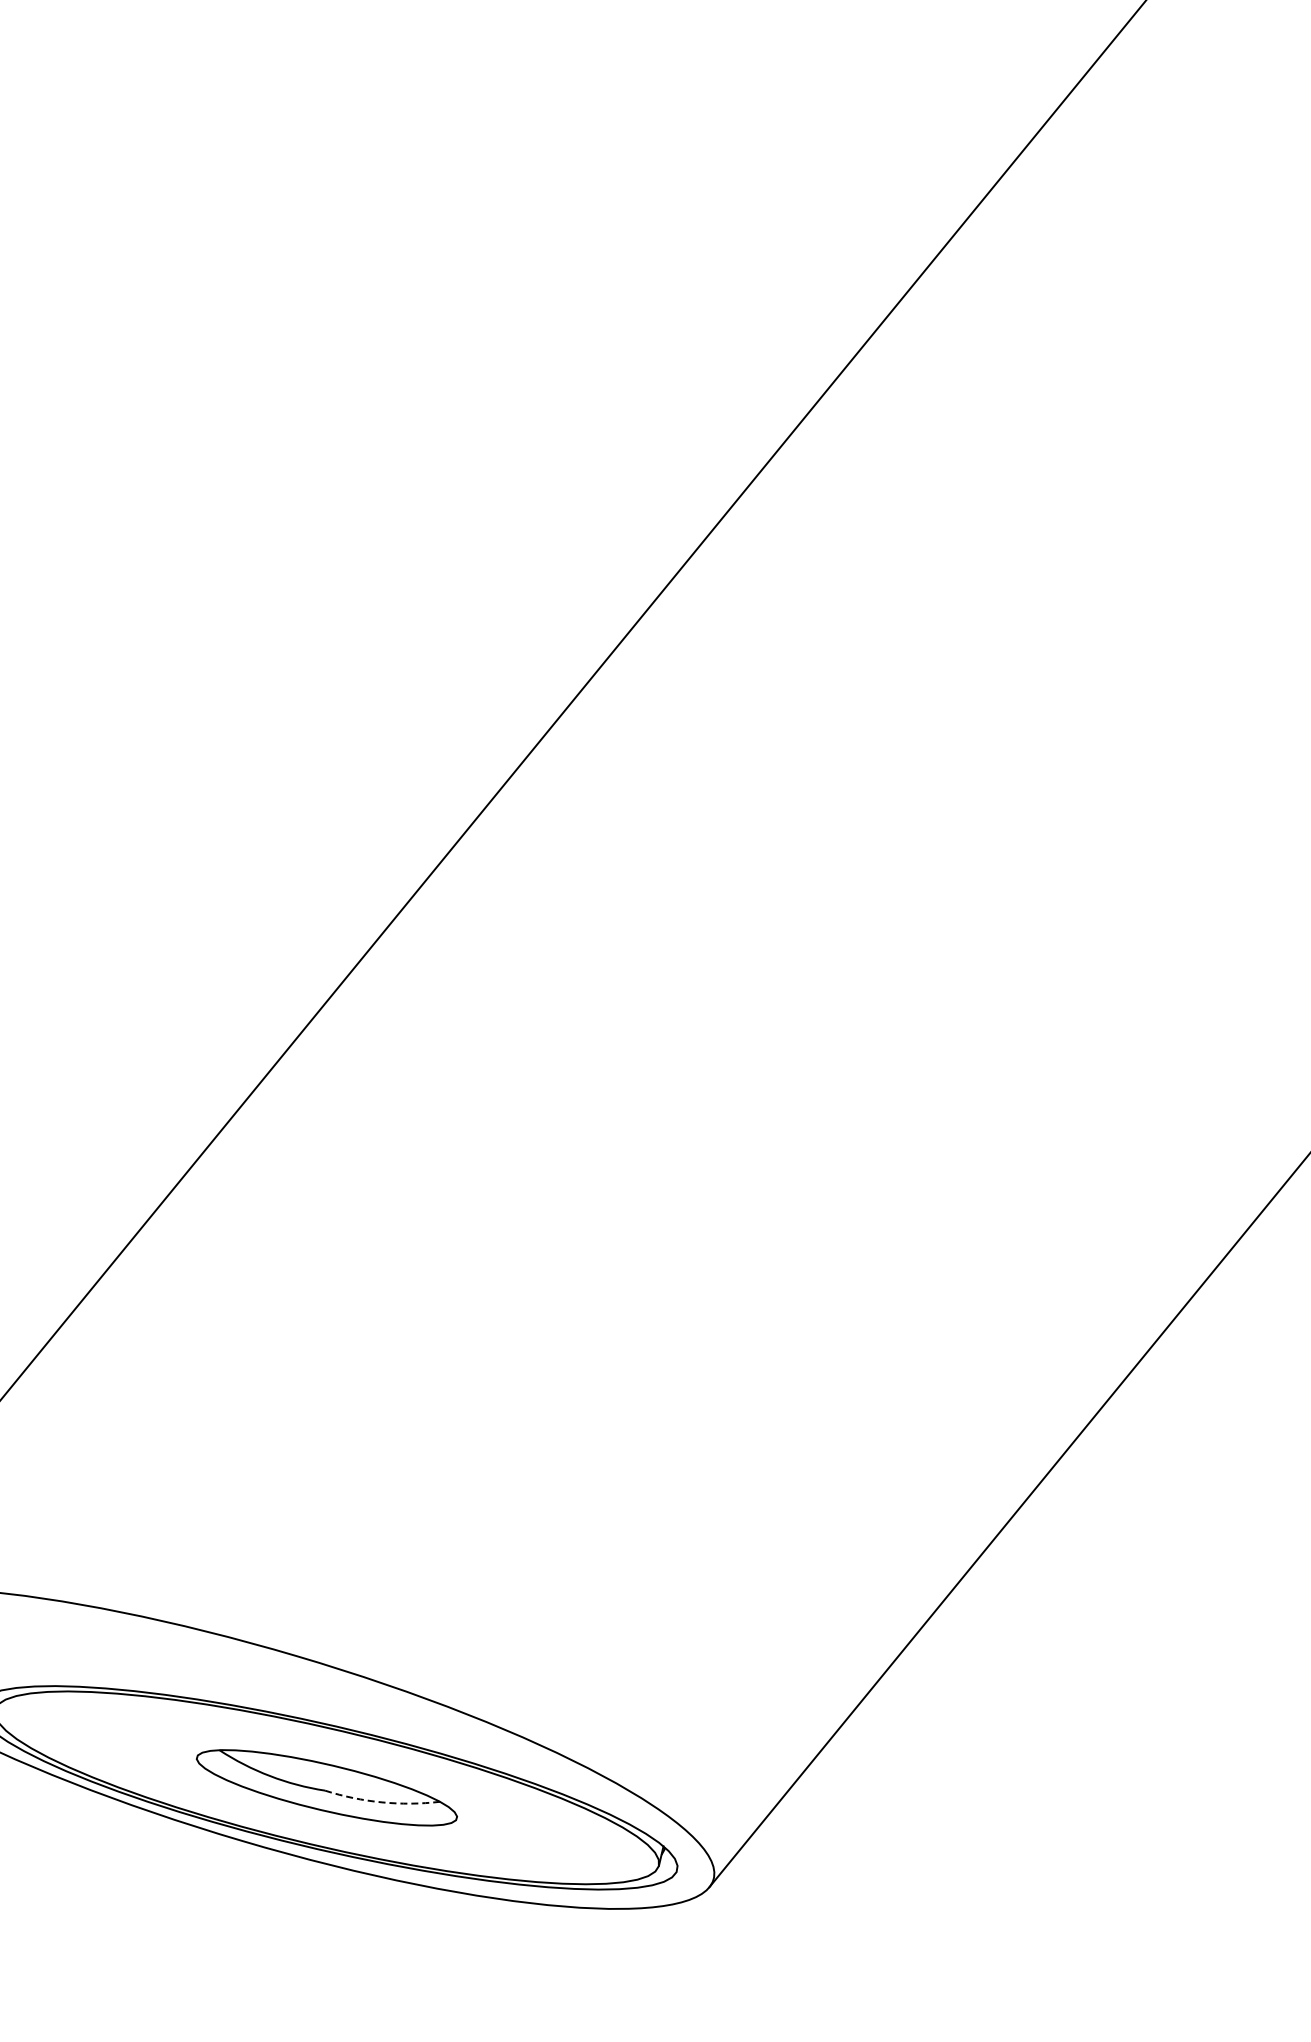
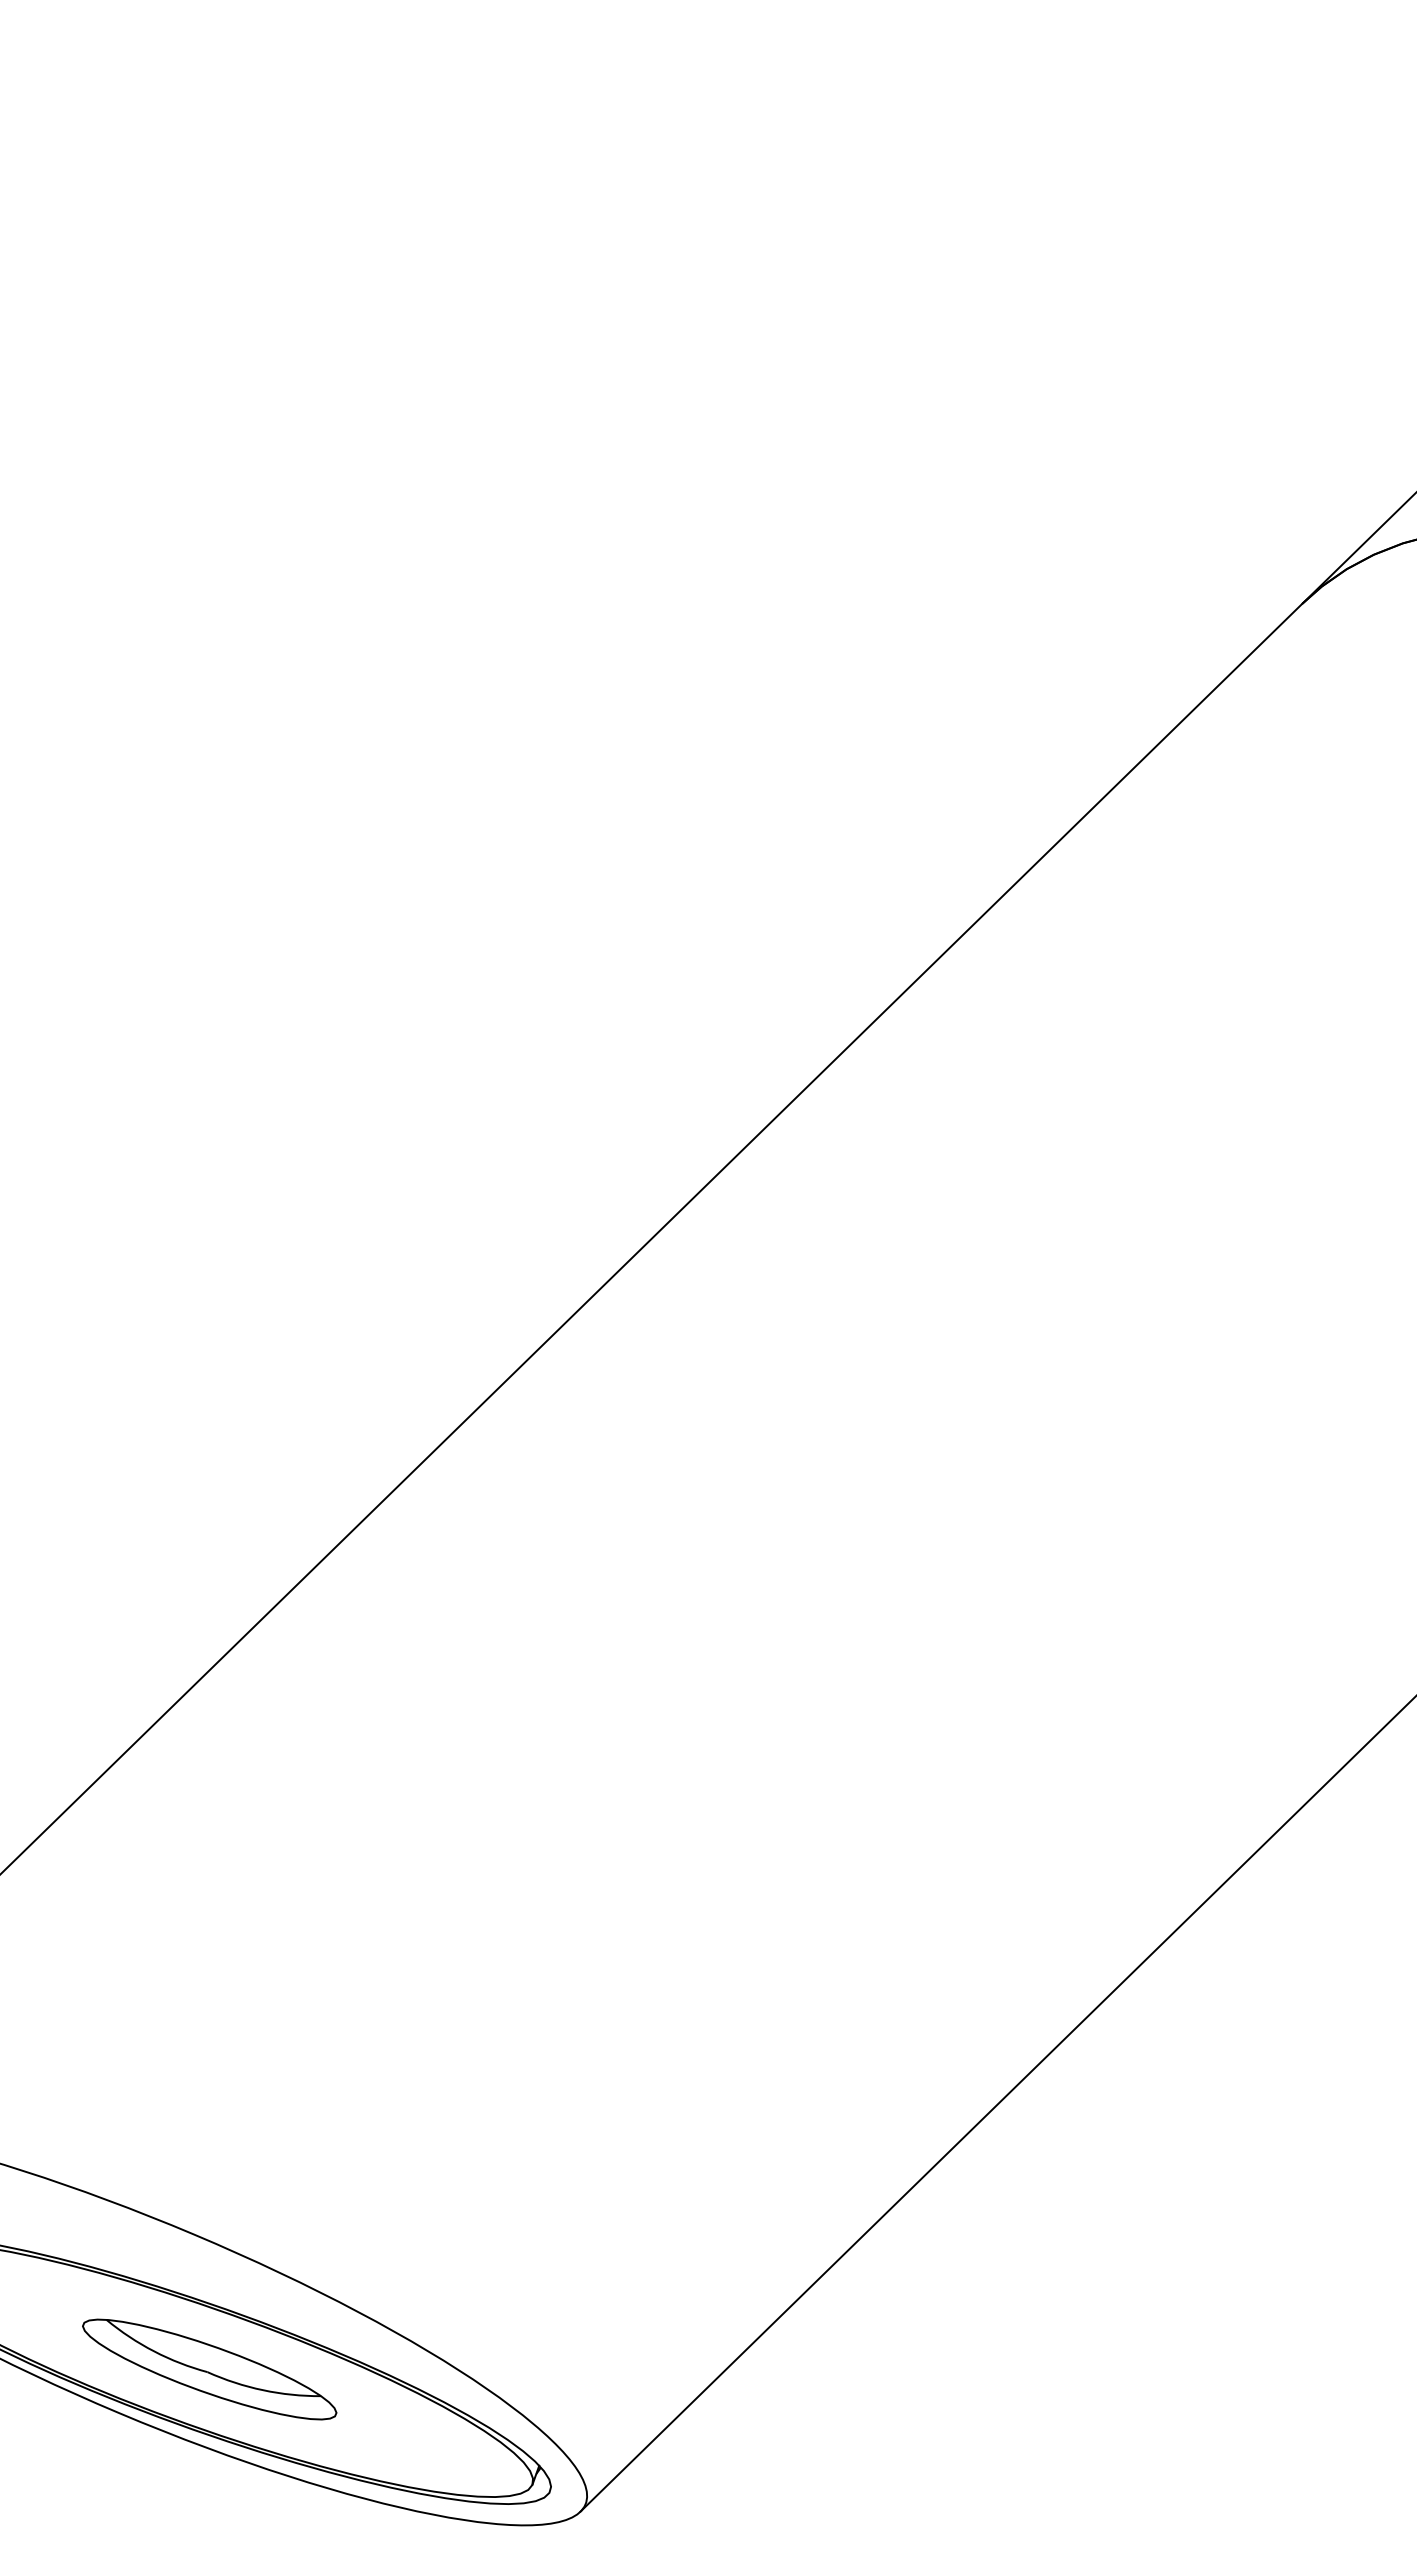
arc: (382, 1802) -> (263, 2390), dashed -> solid

